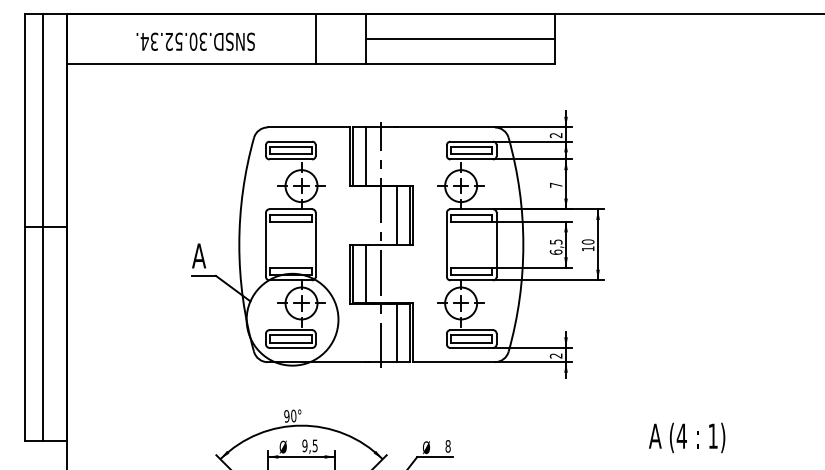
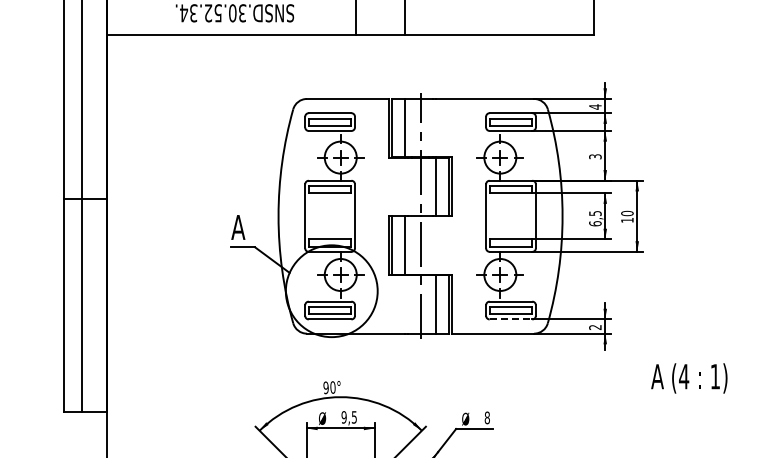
line: (460, 38) -> (499, 10), removed
text: (555, 135) -> (594, 107), 2 -> 4
text: (555, 184) -> (594, 156), 7 -> 3
line: (472, 347) -> (511, 319), solid -> dashed
text: (687, 437) -> (689, 378), moved

